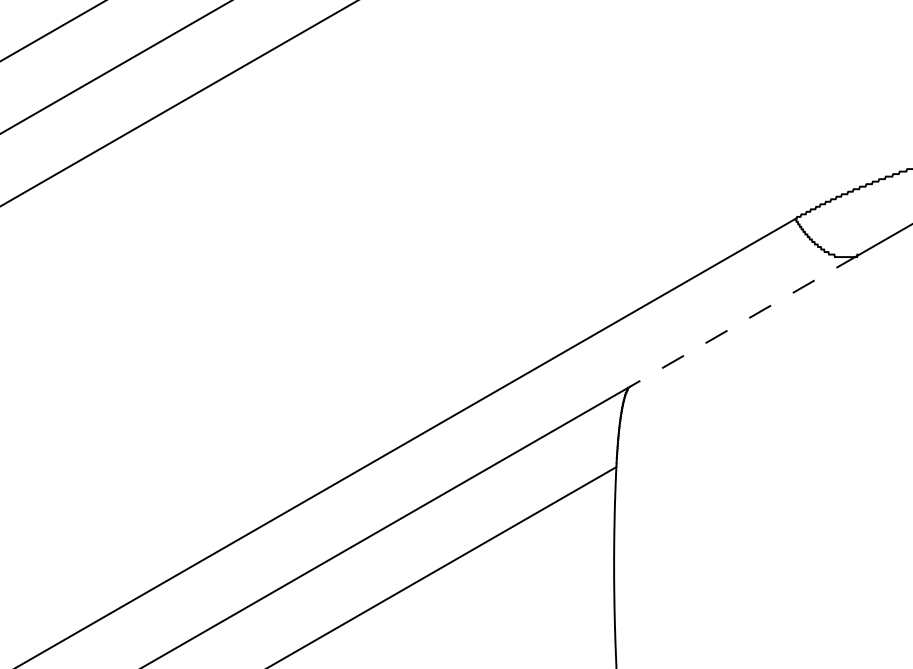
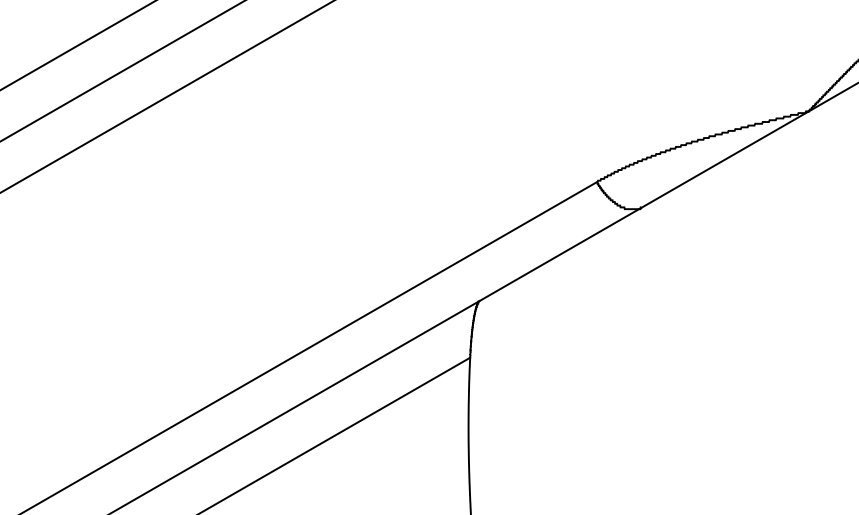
line: (742, 321) -> (559, 254), dashed -> solid

